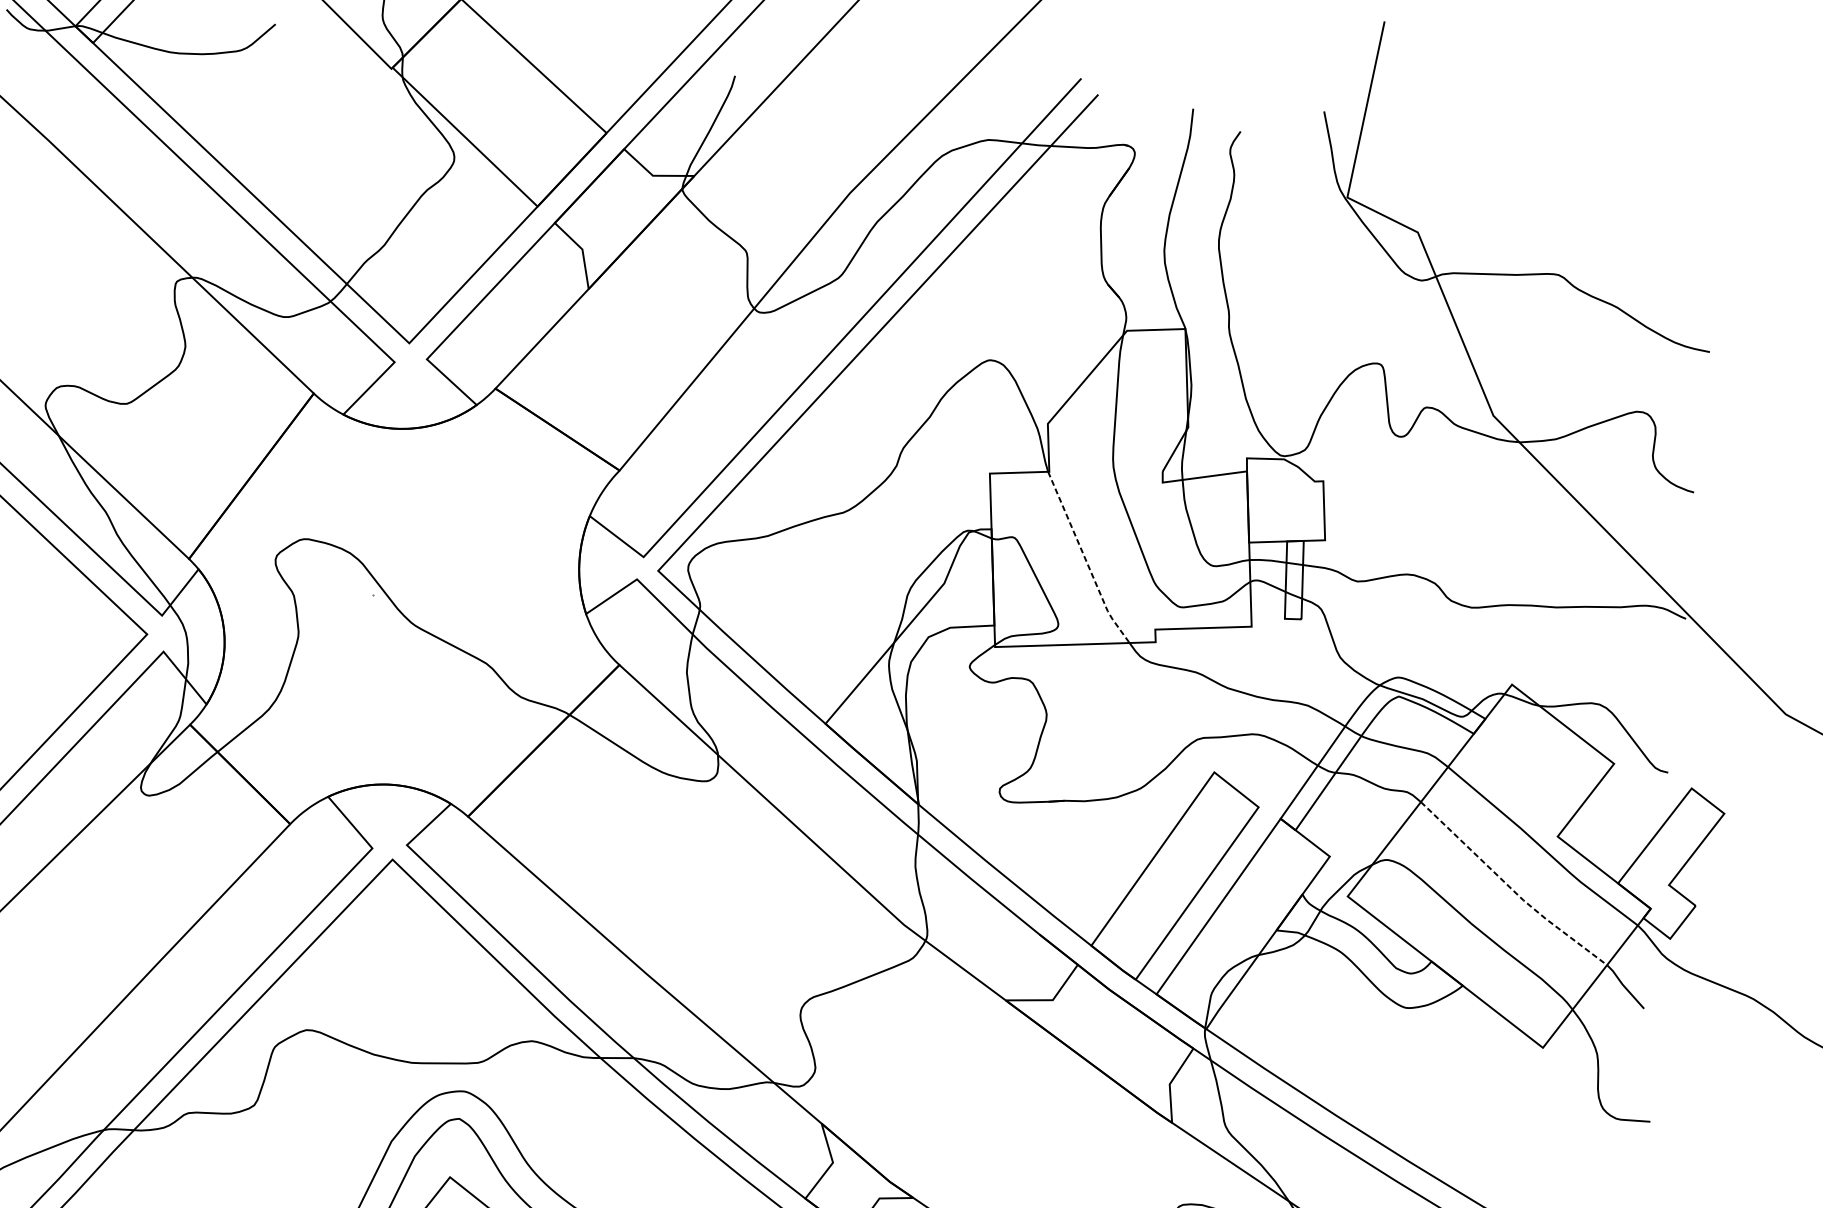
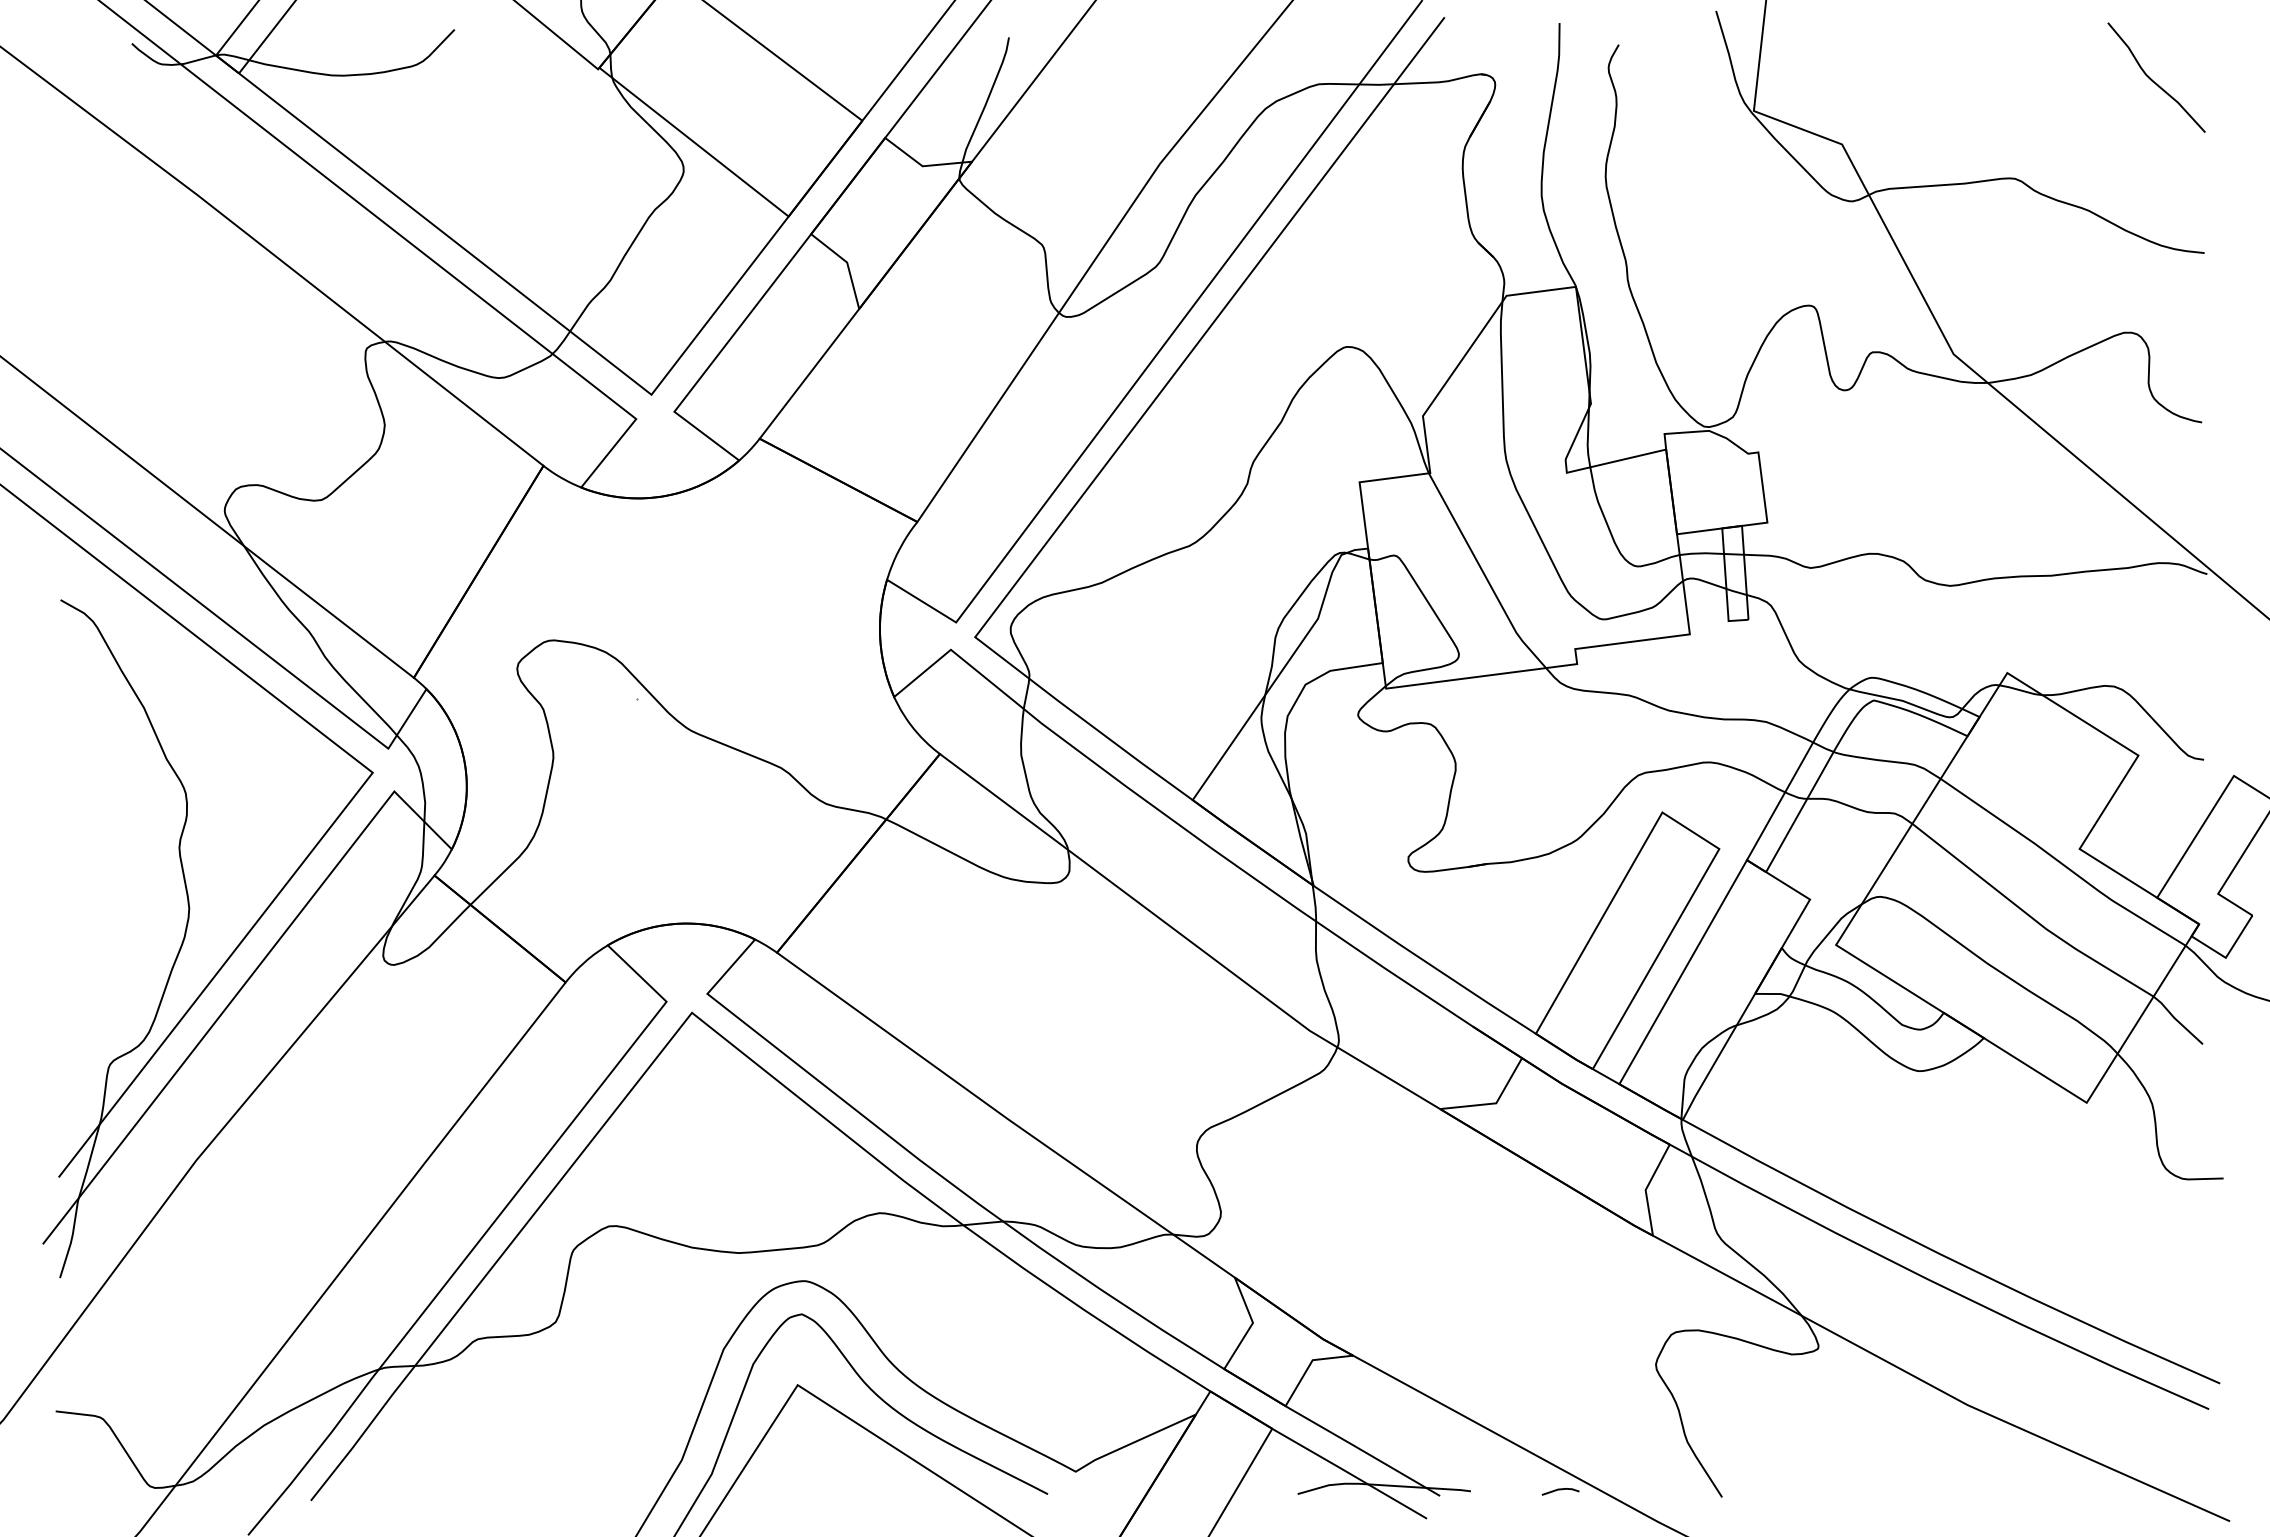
curve: (1681, 204) -> (2153, 80), added
line: (1086, 560) -> (1484, 574), dashed -> solid
line: (1511, 888) -> (2030, 916), dashed -> solid

